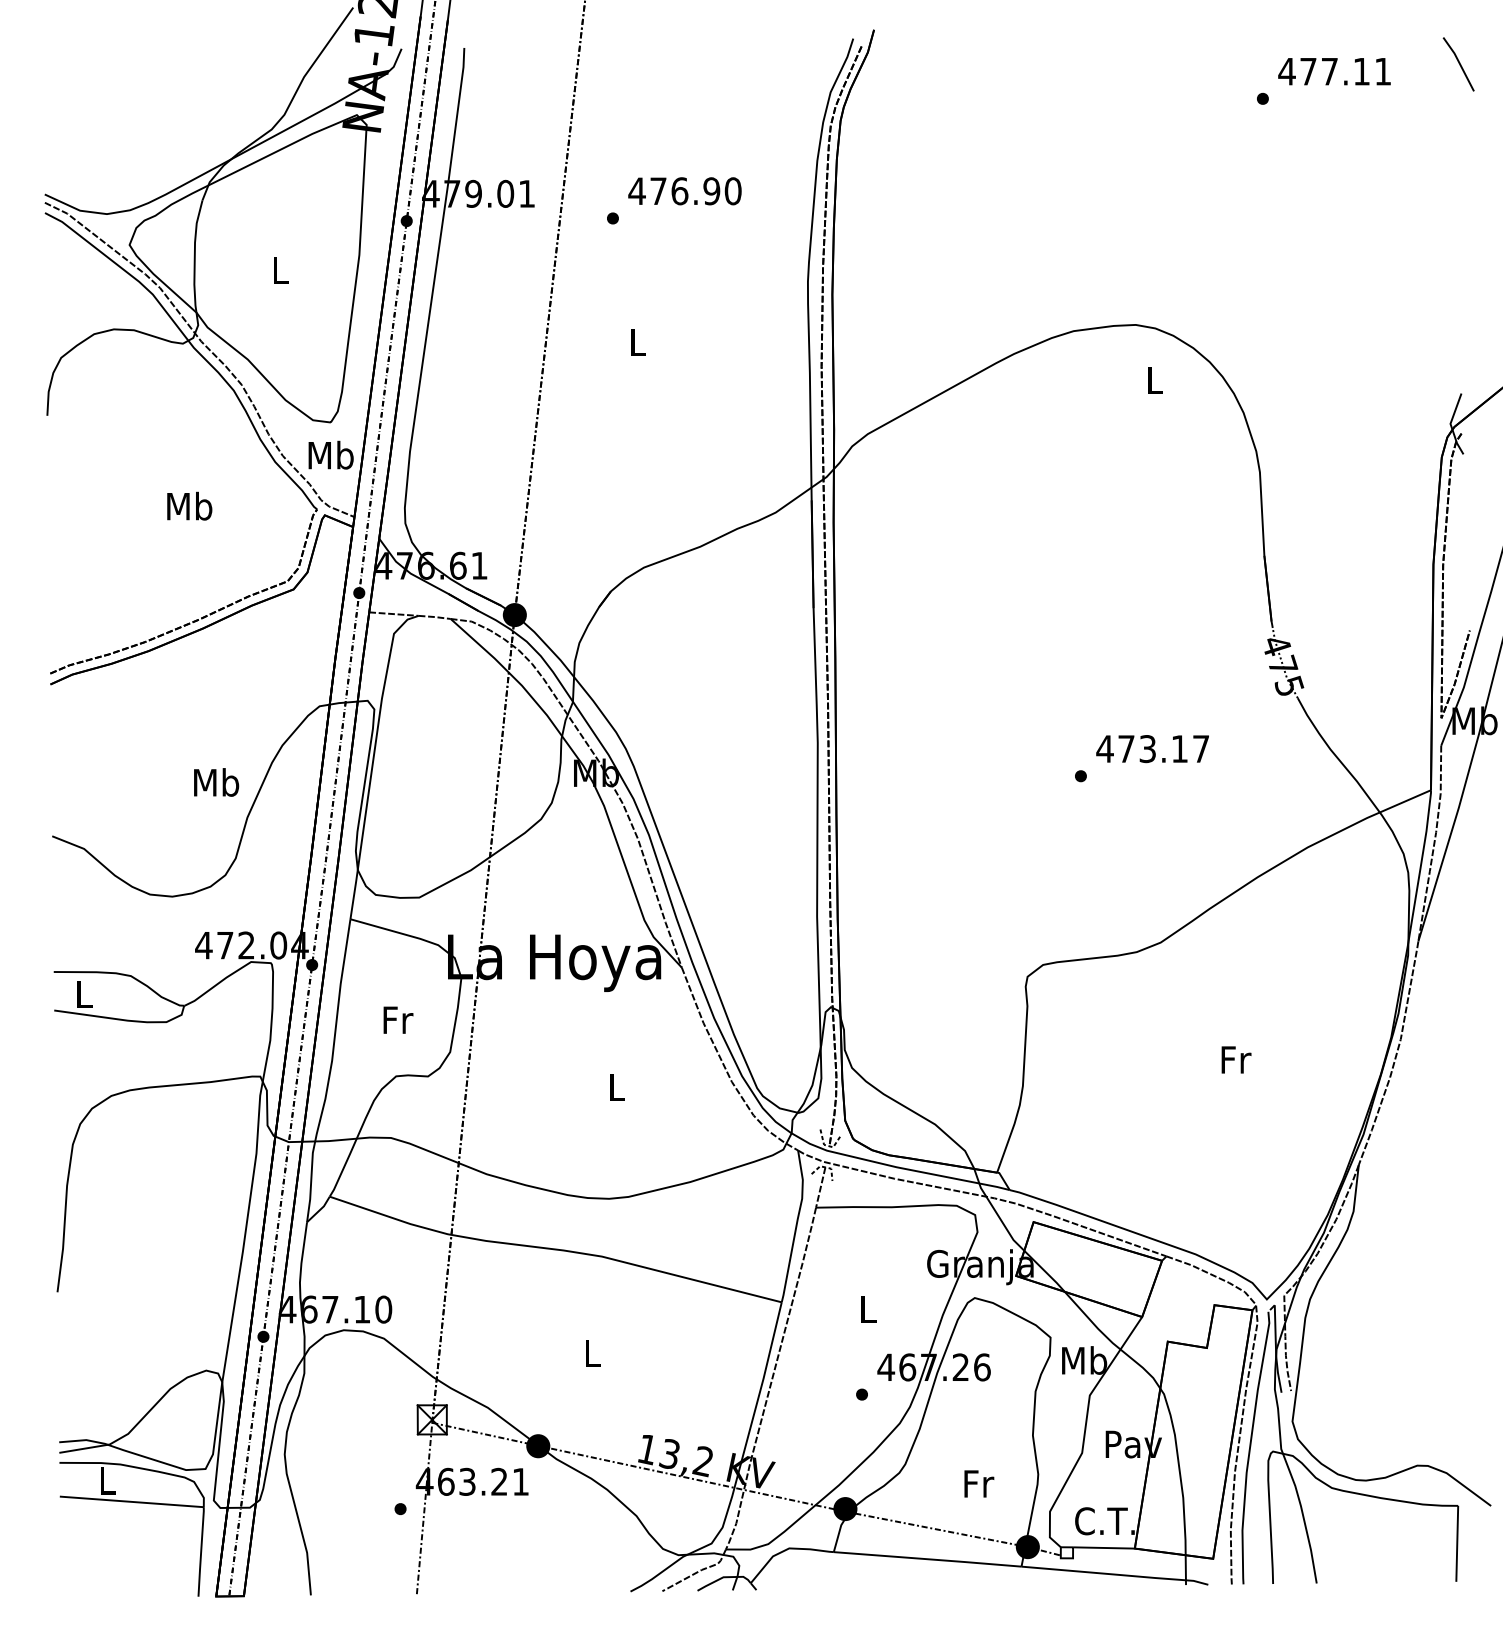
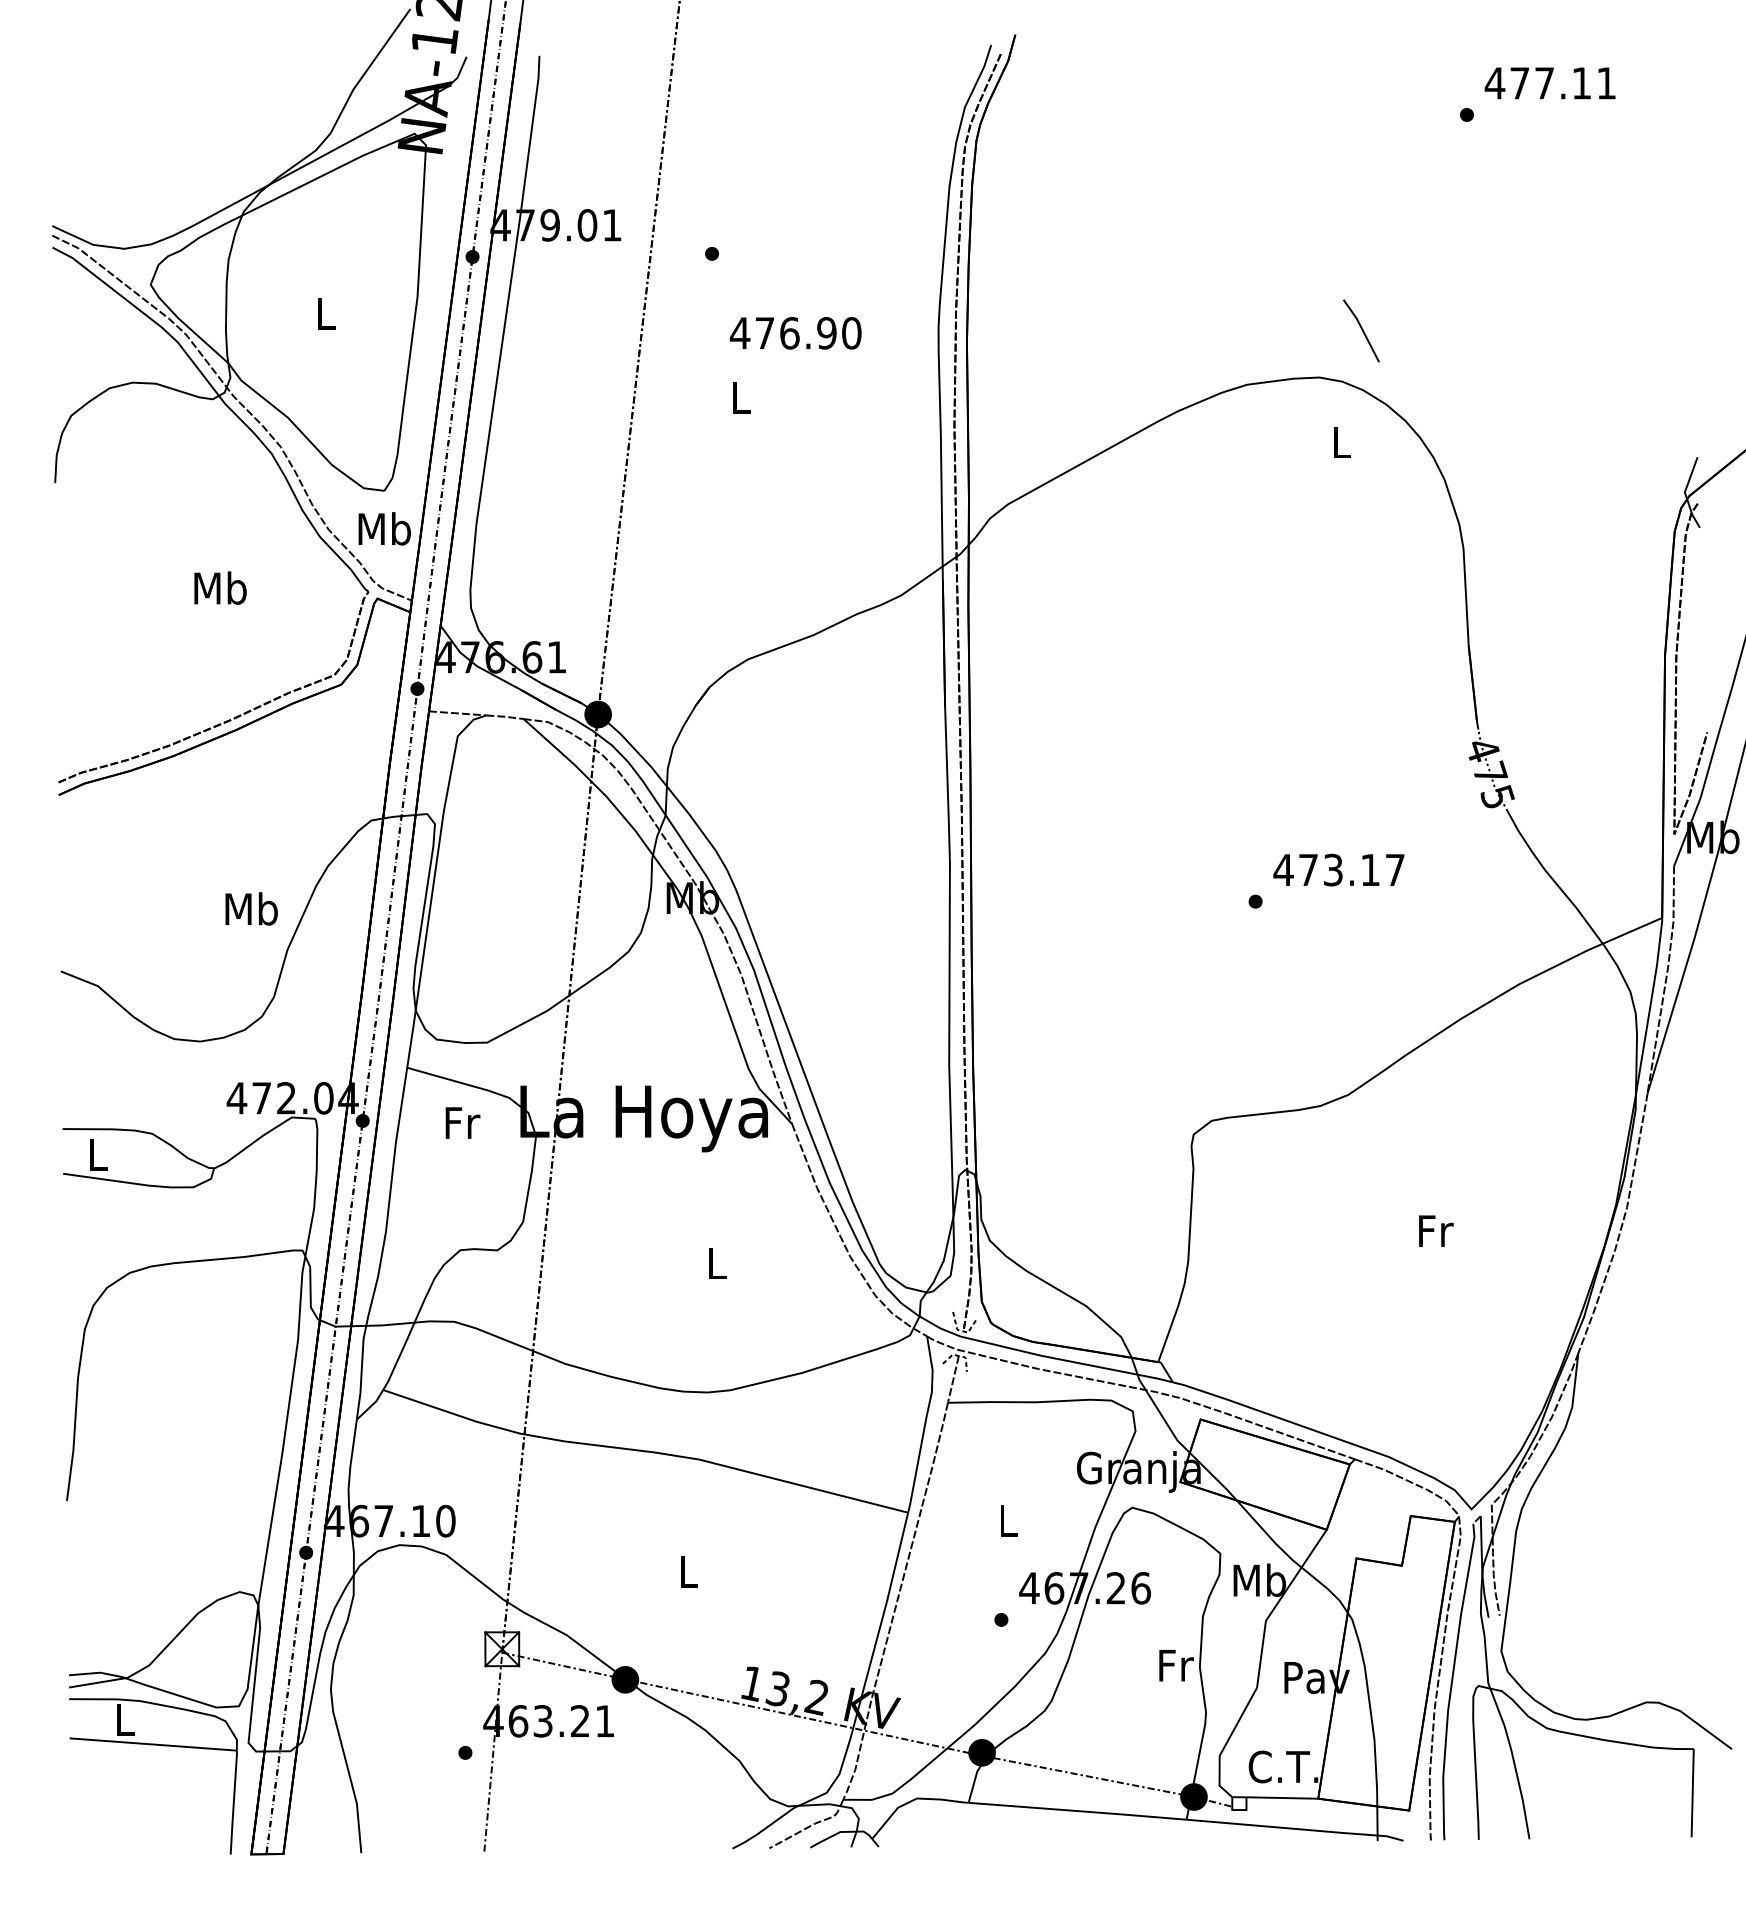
line: (1458, 64) -> (1361, 330), moved
text: (684, 191) -> (795, 333), moved
text: (398, 1019) -> (462, 1122), moved
text: (979, 1483) -> (1176, 1665), moved

